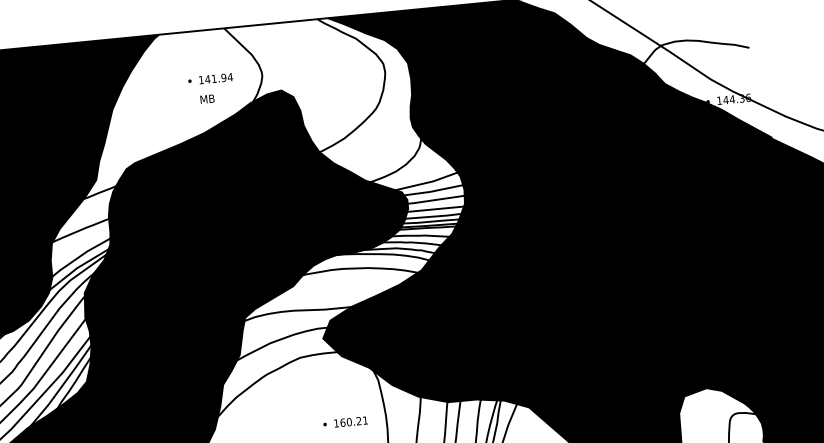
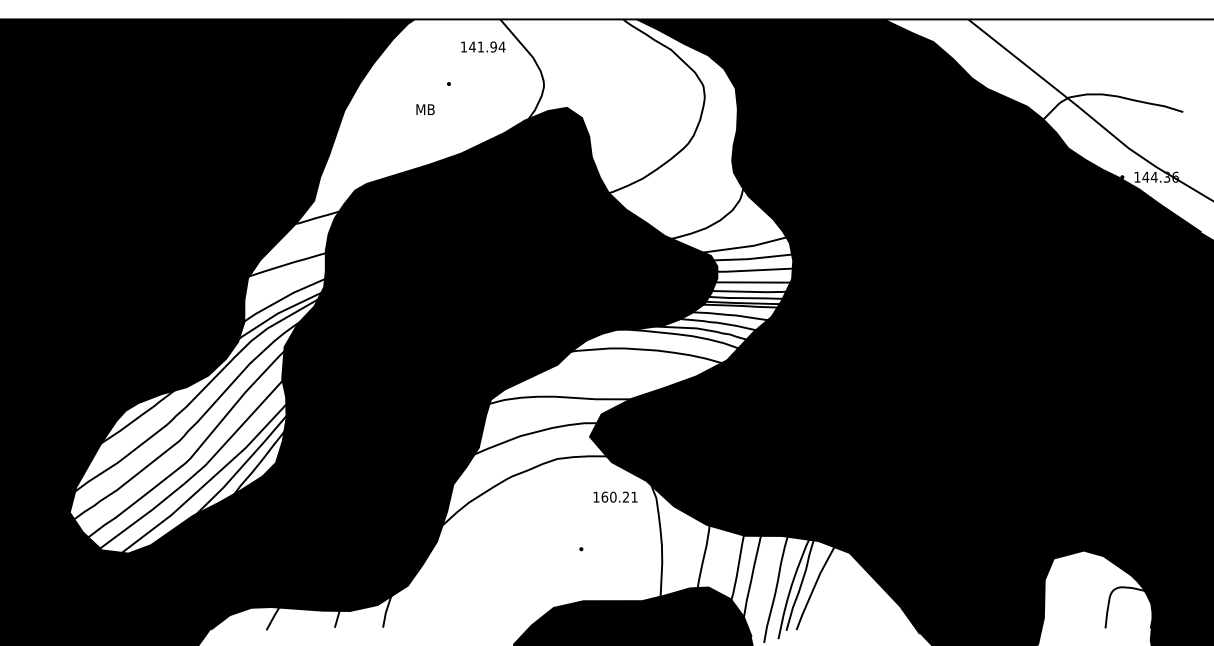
text: (216, 78) -> (483, 46), moved
text: (207, 99) -> (425, 109), moved
text: (350, 421) -> (615, 496), moved

